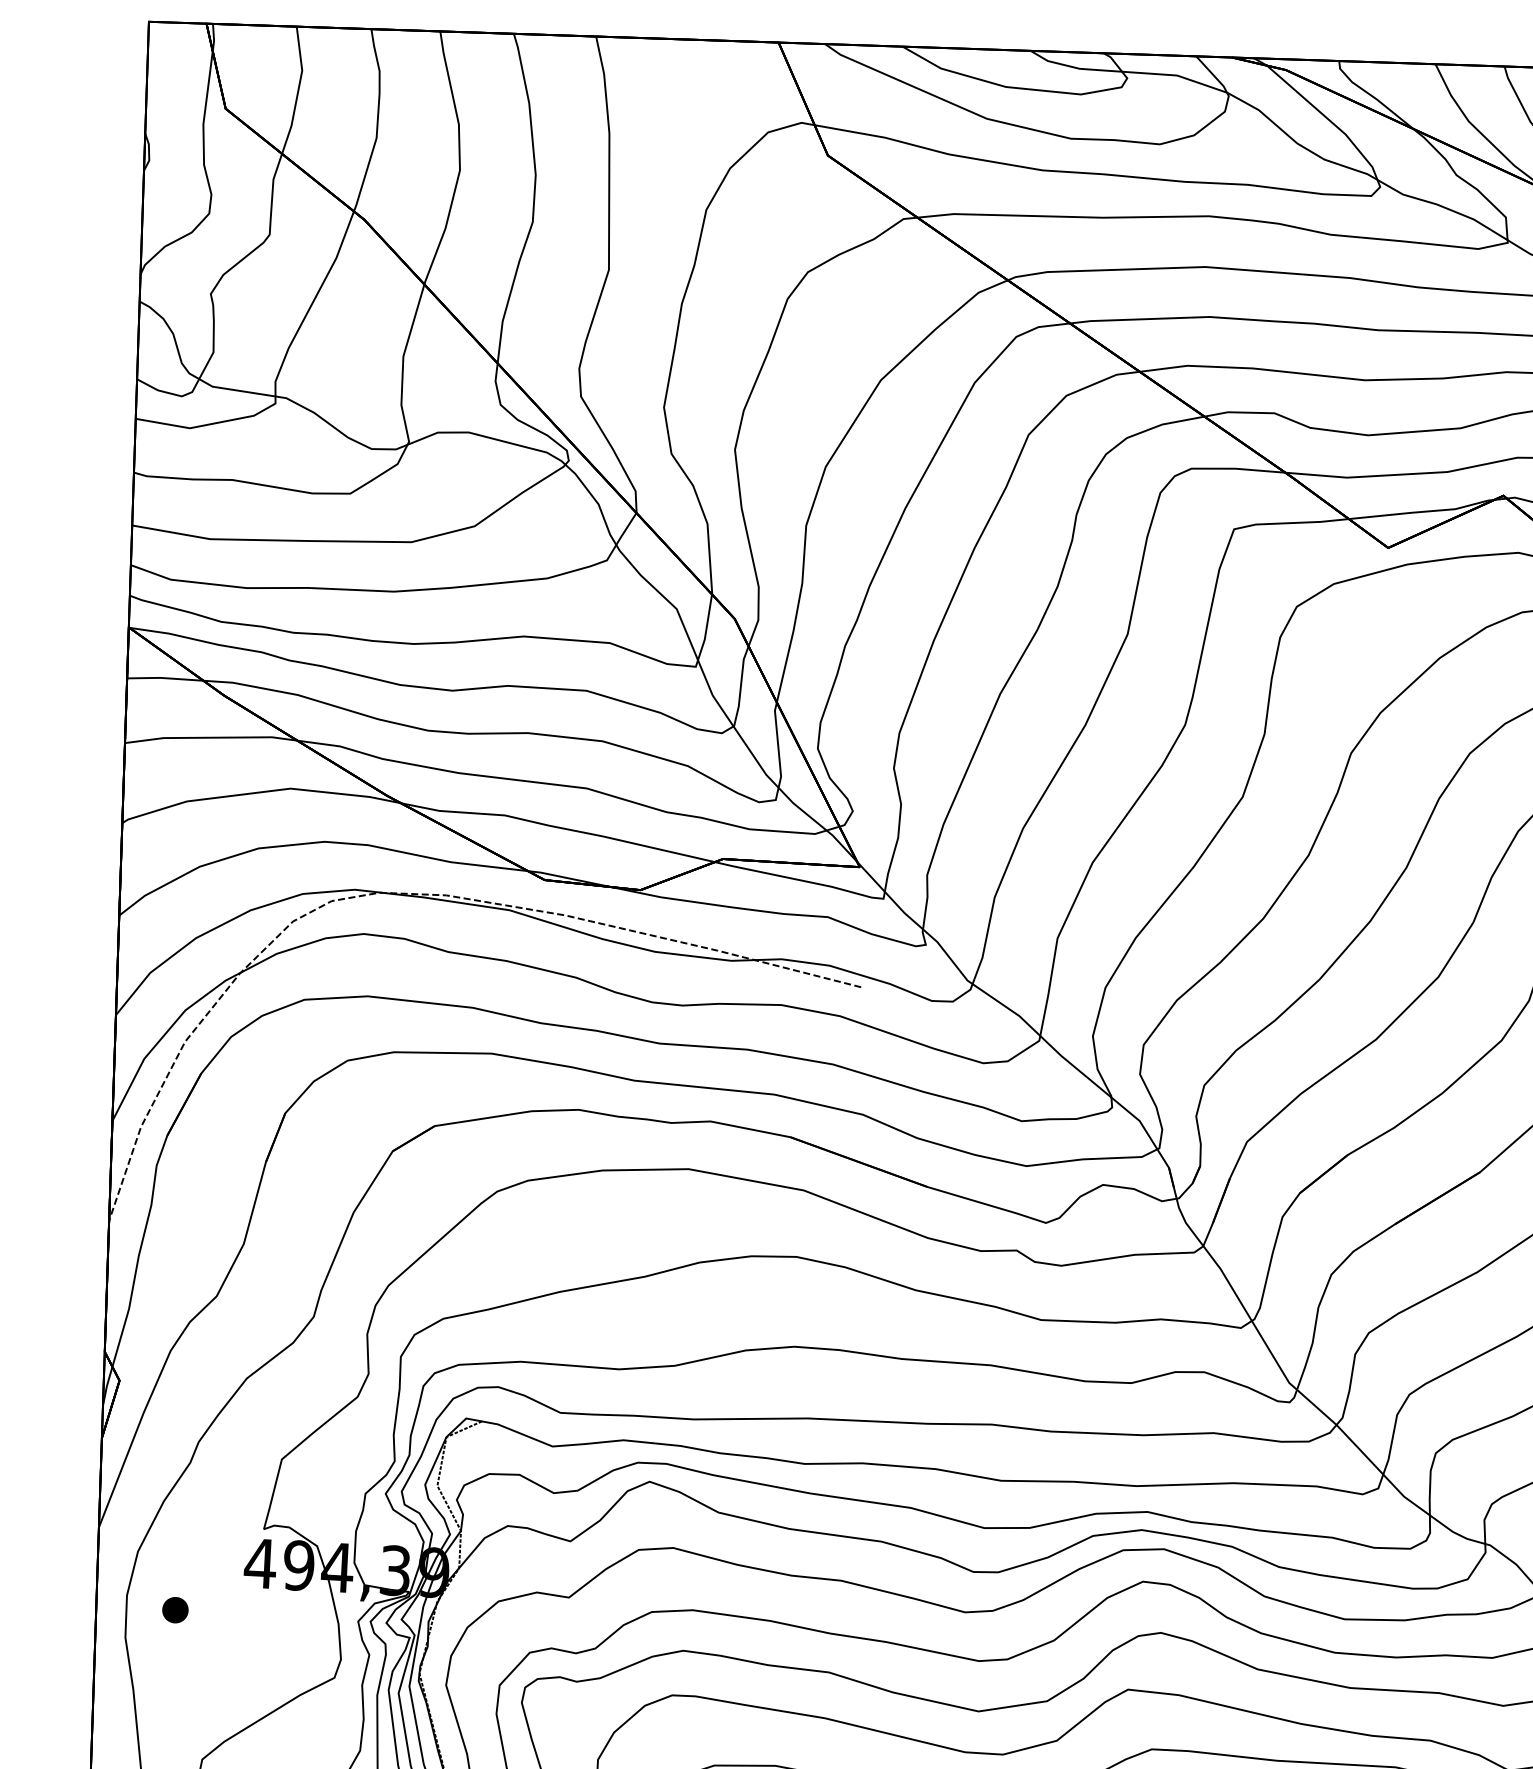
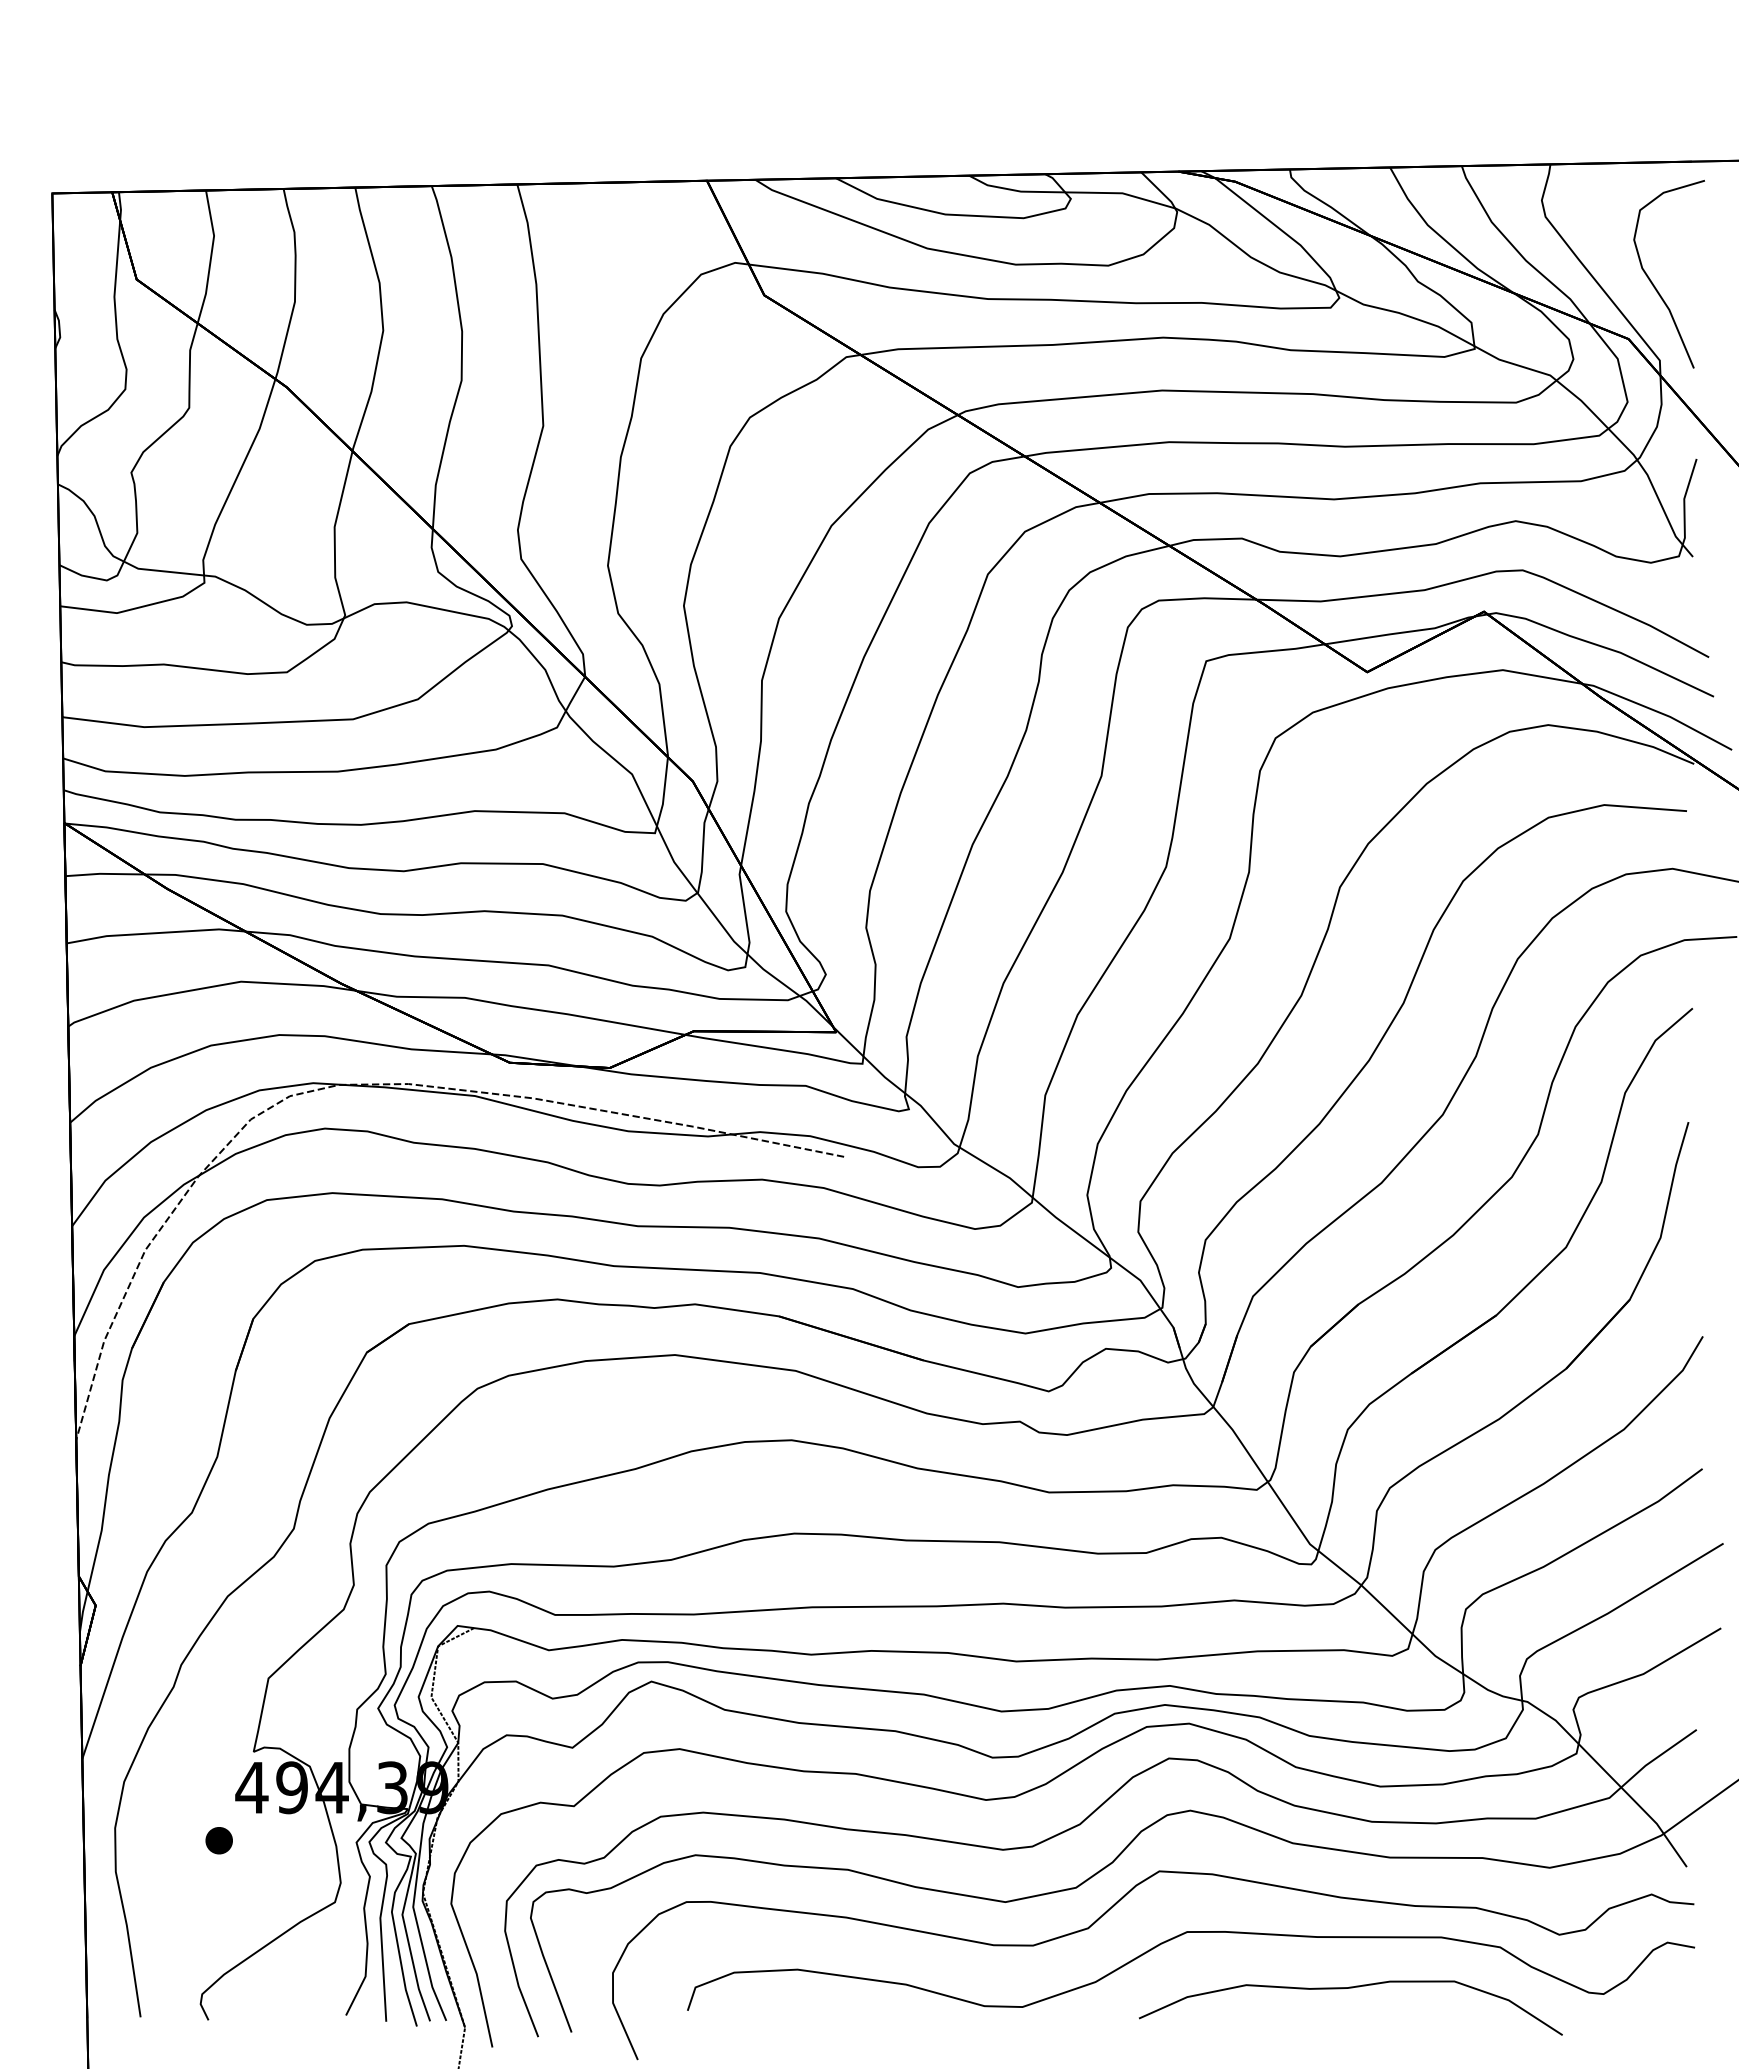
part: (174, 1609) -> (218, 1840), moved

